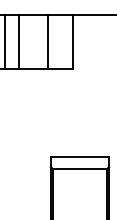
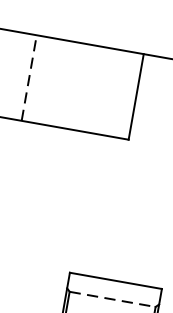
line: (4, 41) -> (28, 76), solid -> dashed
line: (18, 42) -> (50, 82), removed
line: (48, 42) -> (98, 90), removed
line: (80, 169) -> (113, 300), solid -> dashed

